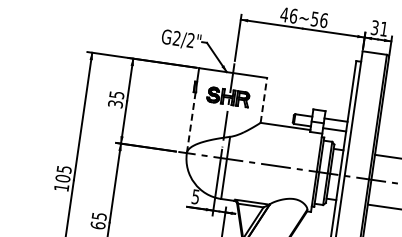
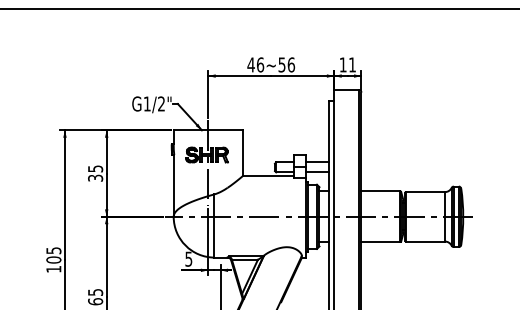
text: (374, 27) -> (342, 64), 31 -> 11
text: (176, 37) -> (146, 103), G2/2" -> G1/2"
line: (263, 100) -> (242, 153), dashed -> solid
line: (191, 122) -> (173, 185), dashed -> solid

